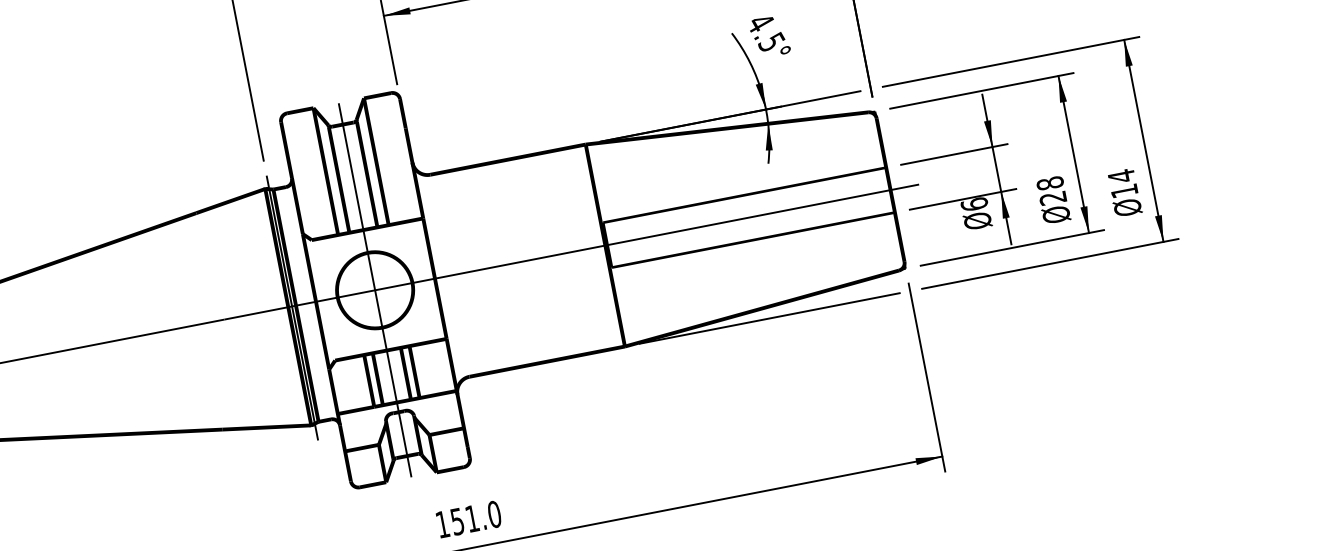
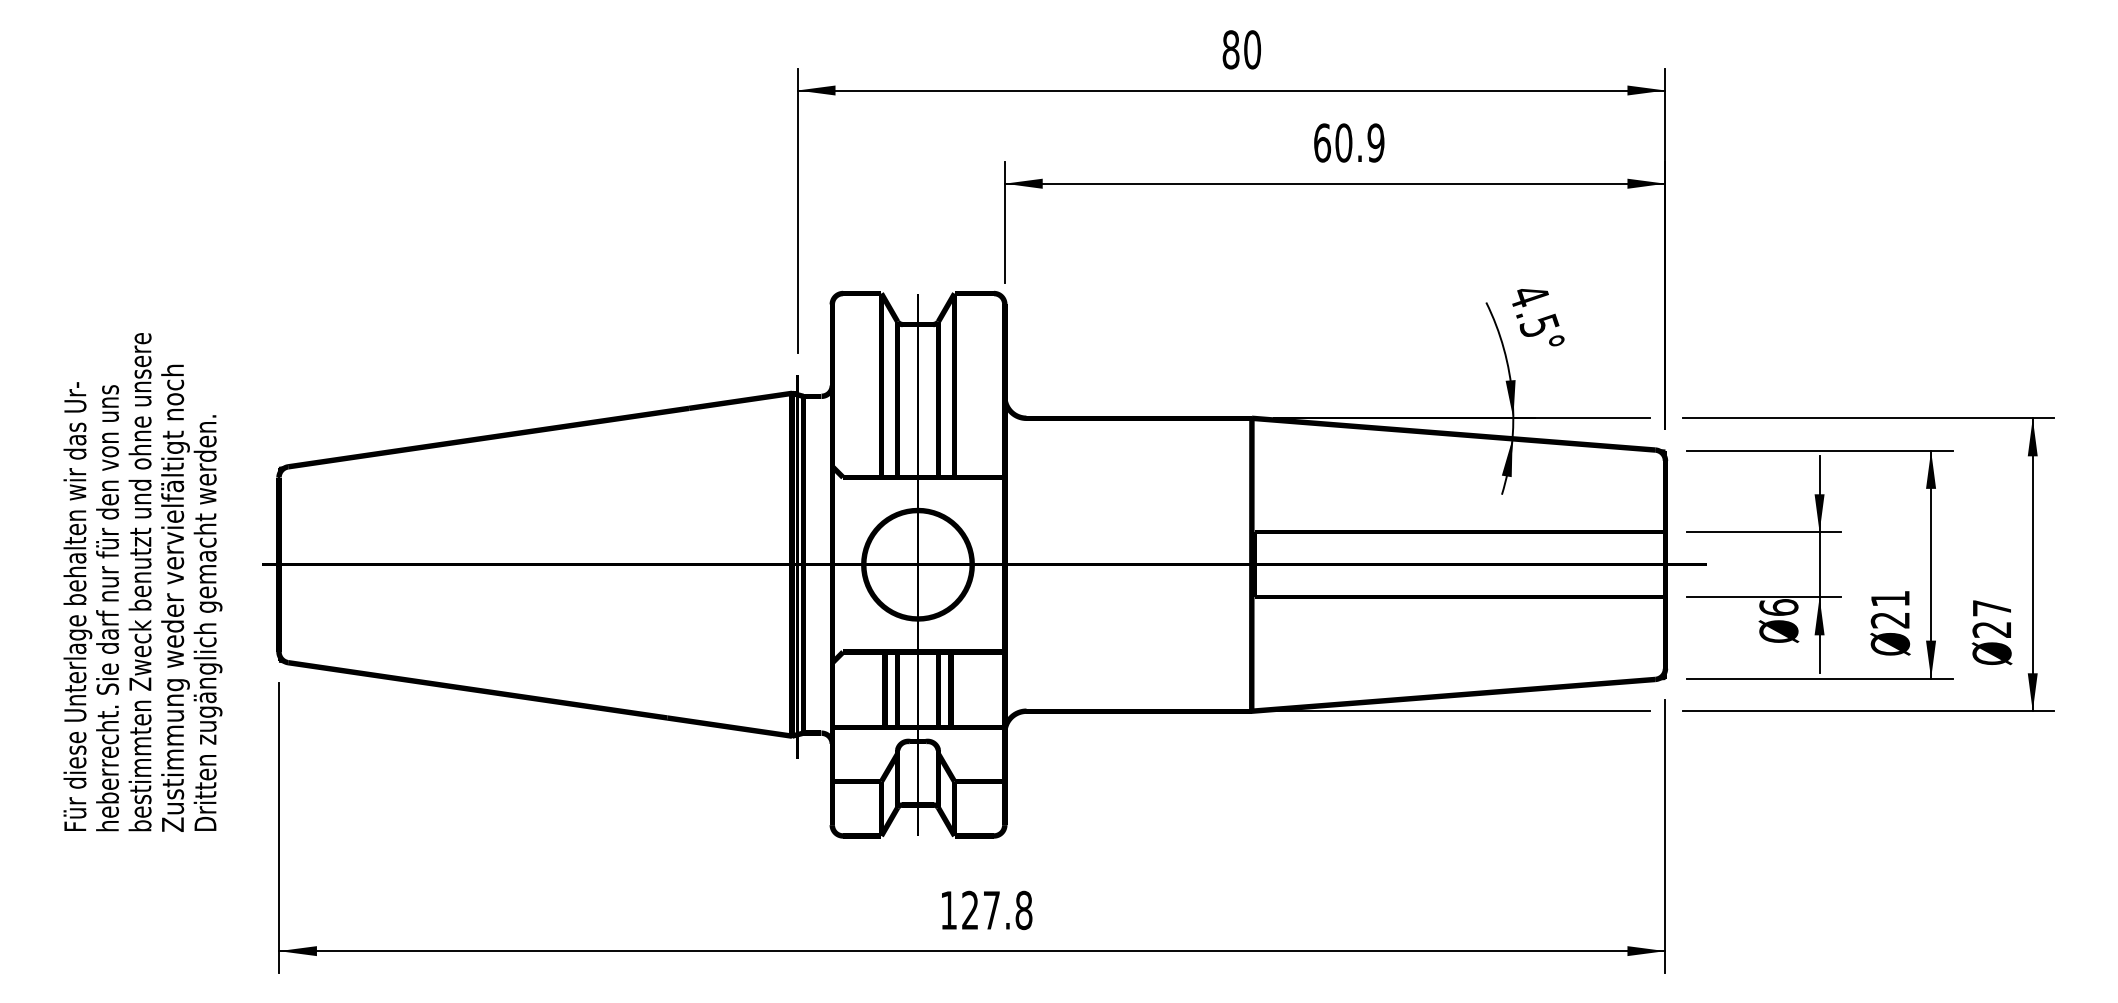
text: (1050, 183) -> (1890, 598), 28 -> 21
text: (1122, 183) -> (1991, 618), 14 -> 27
text: (476, 518) -> (997, 910), 151.0 -> 127.8

